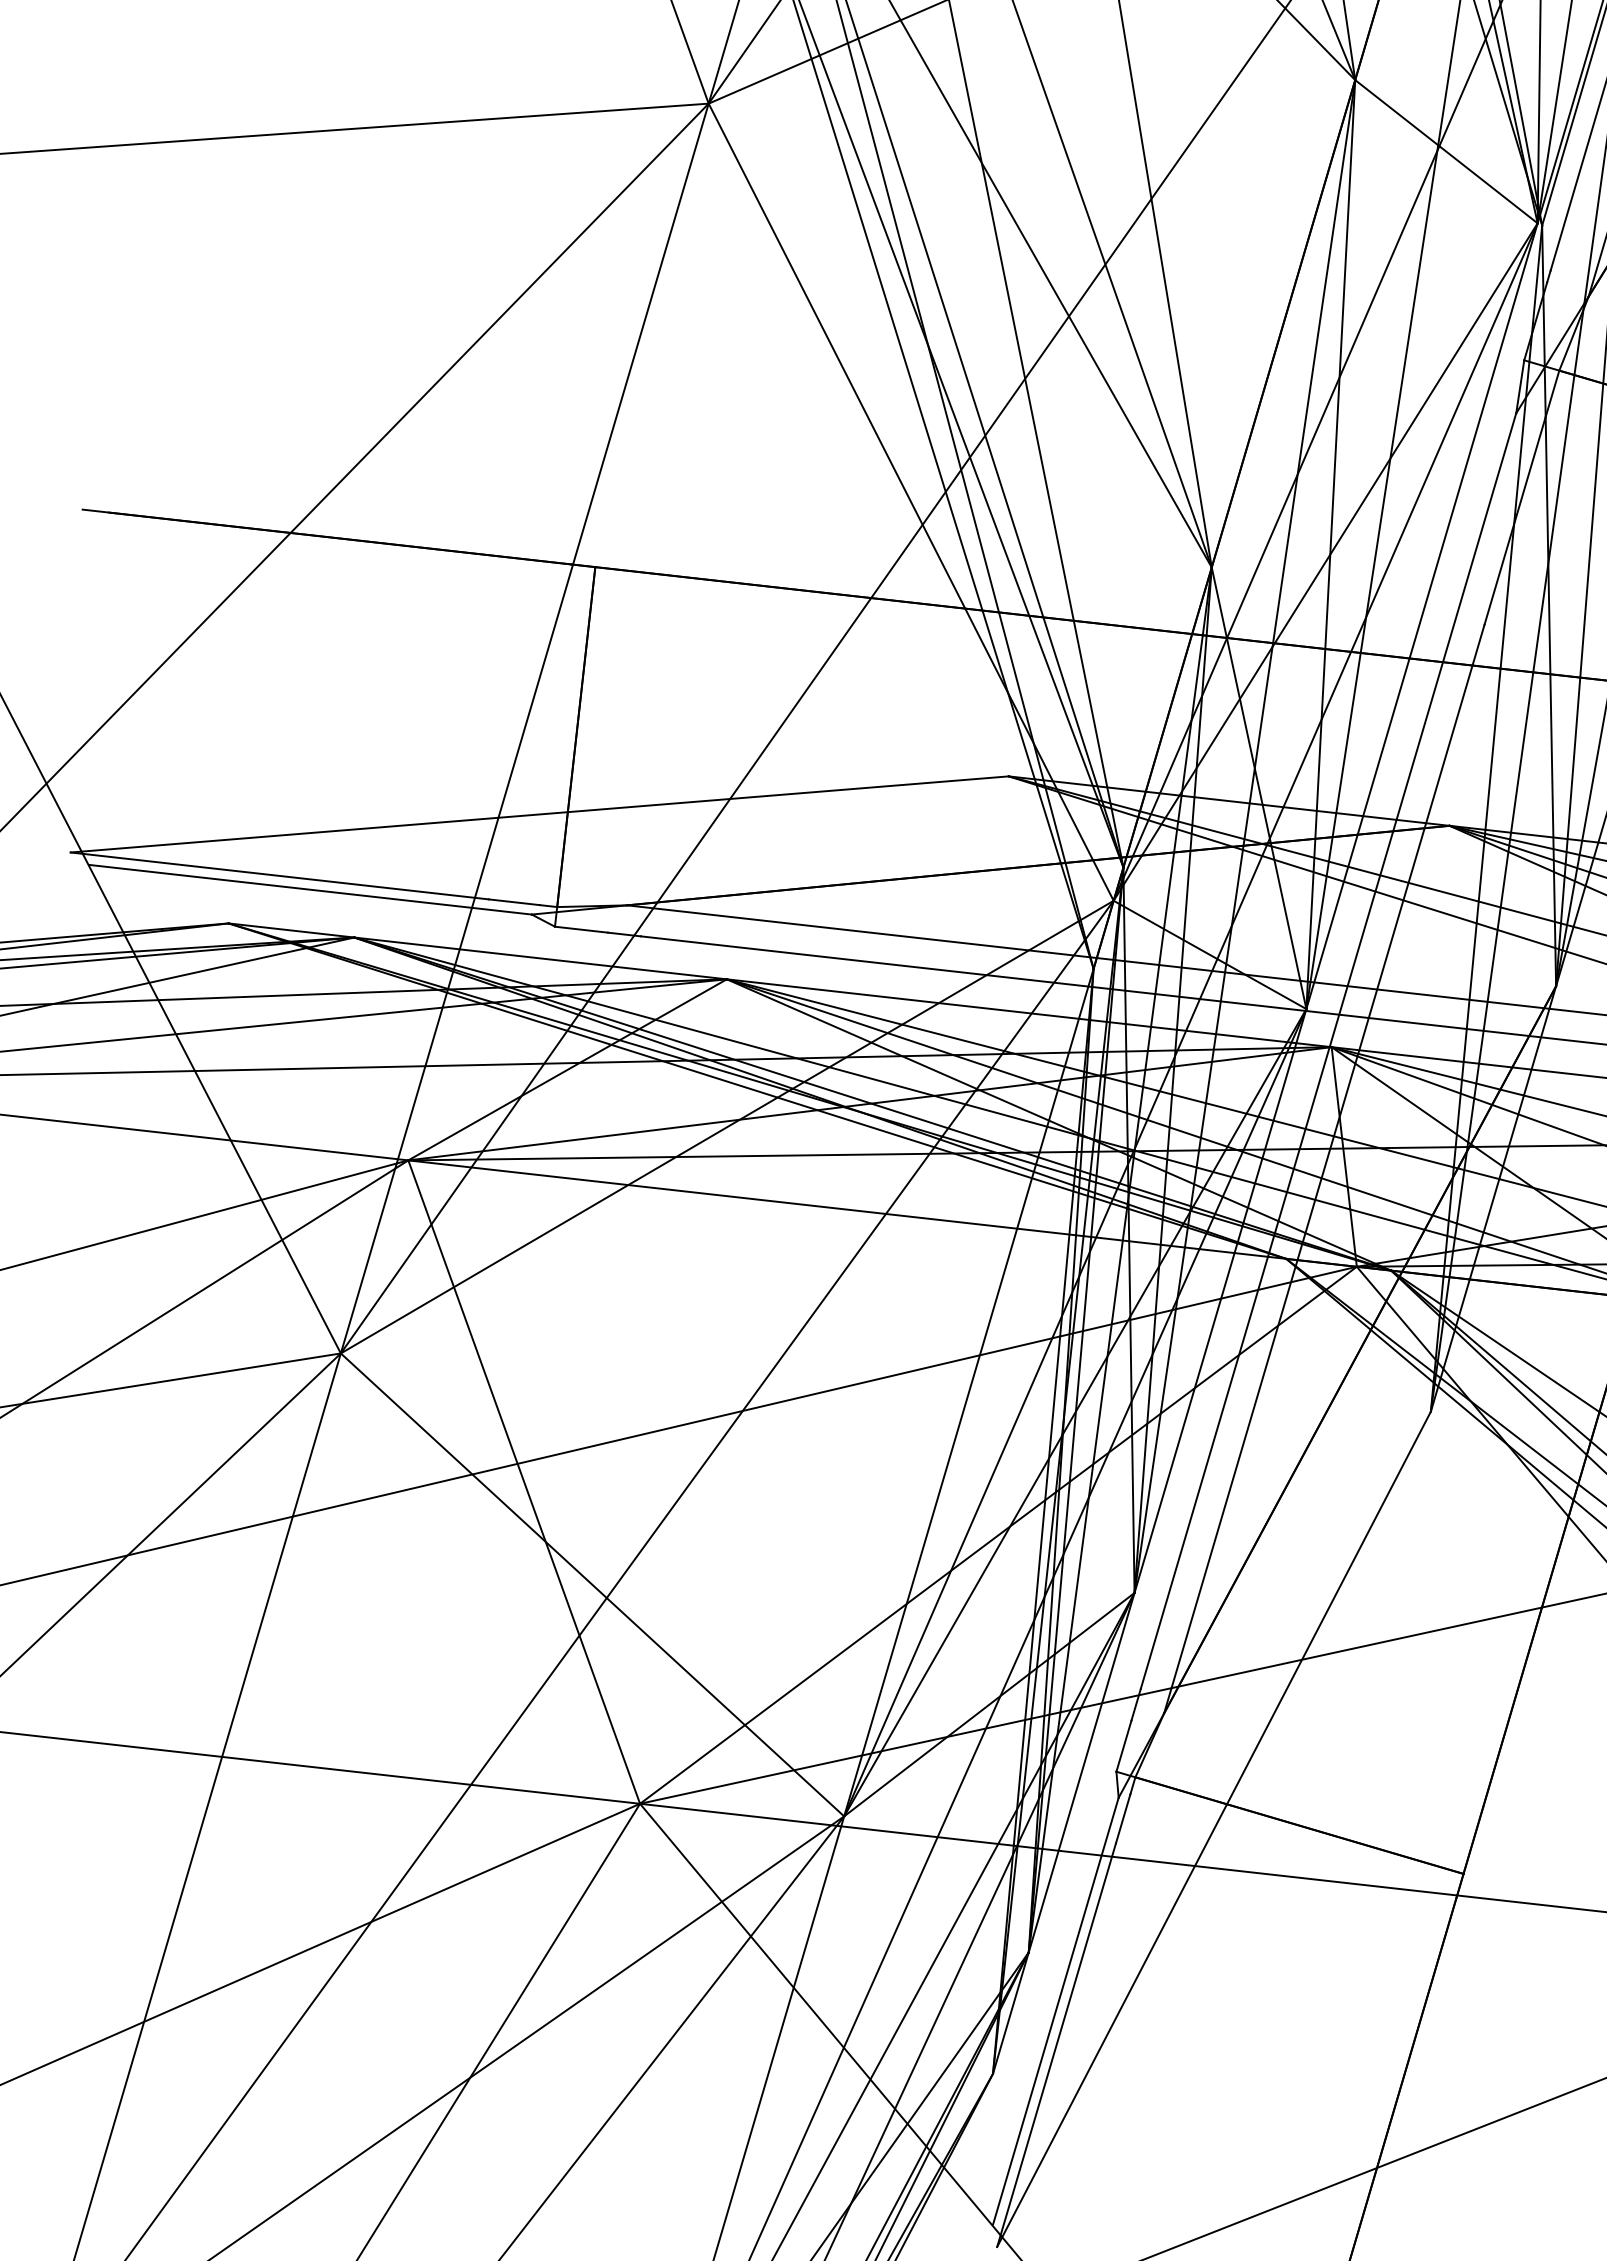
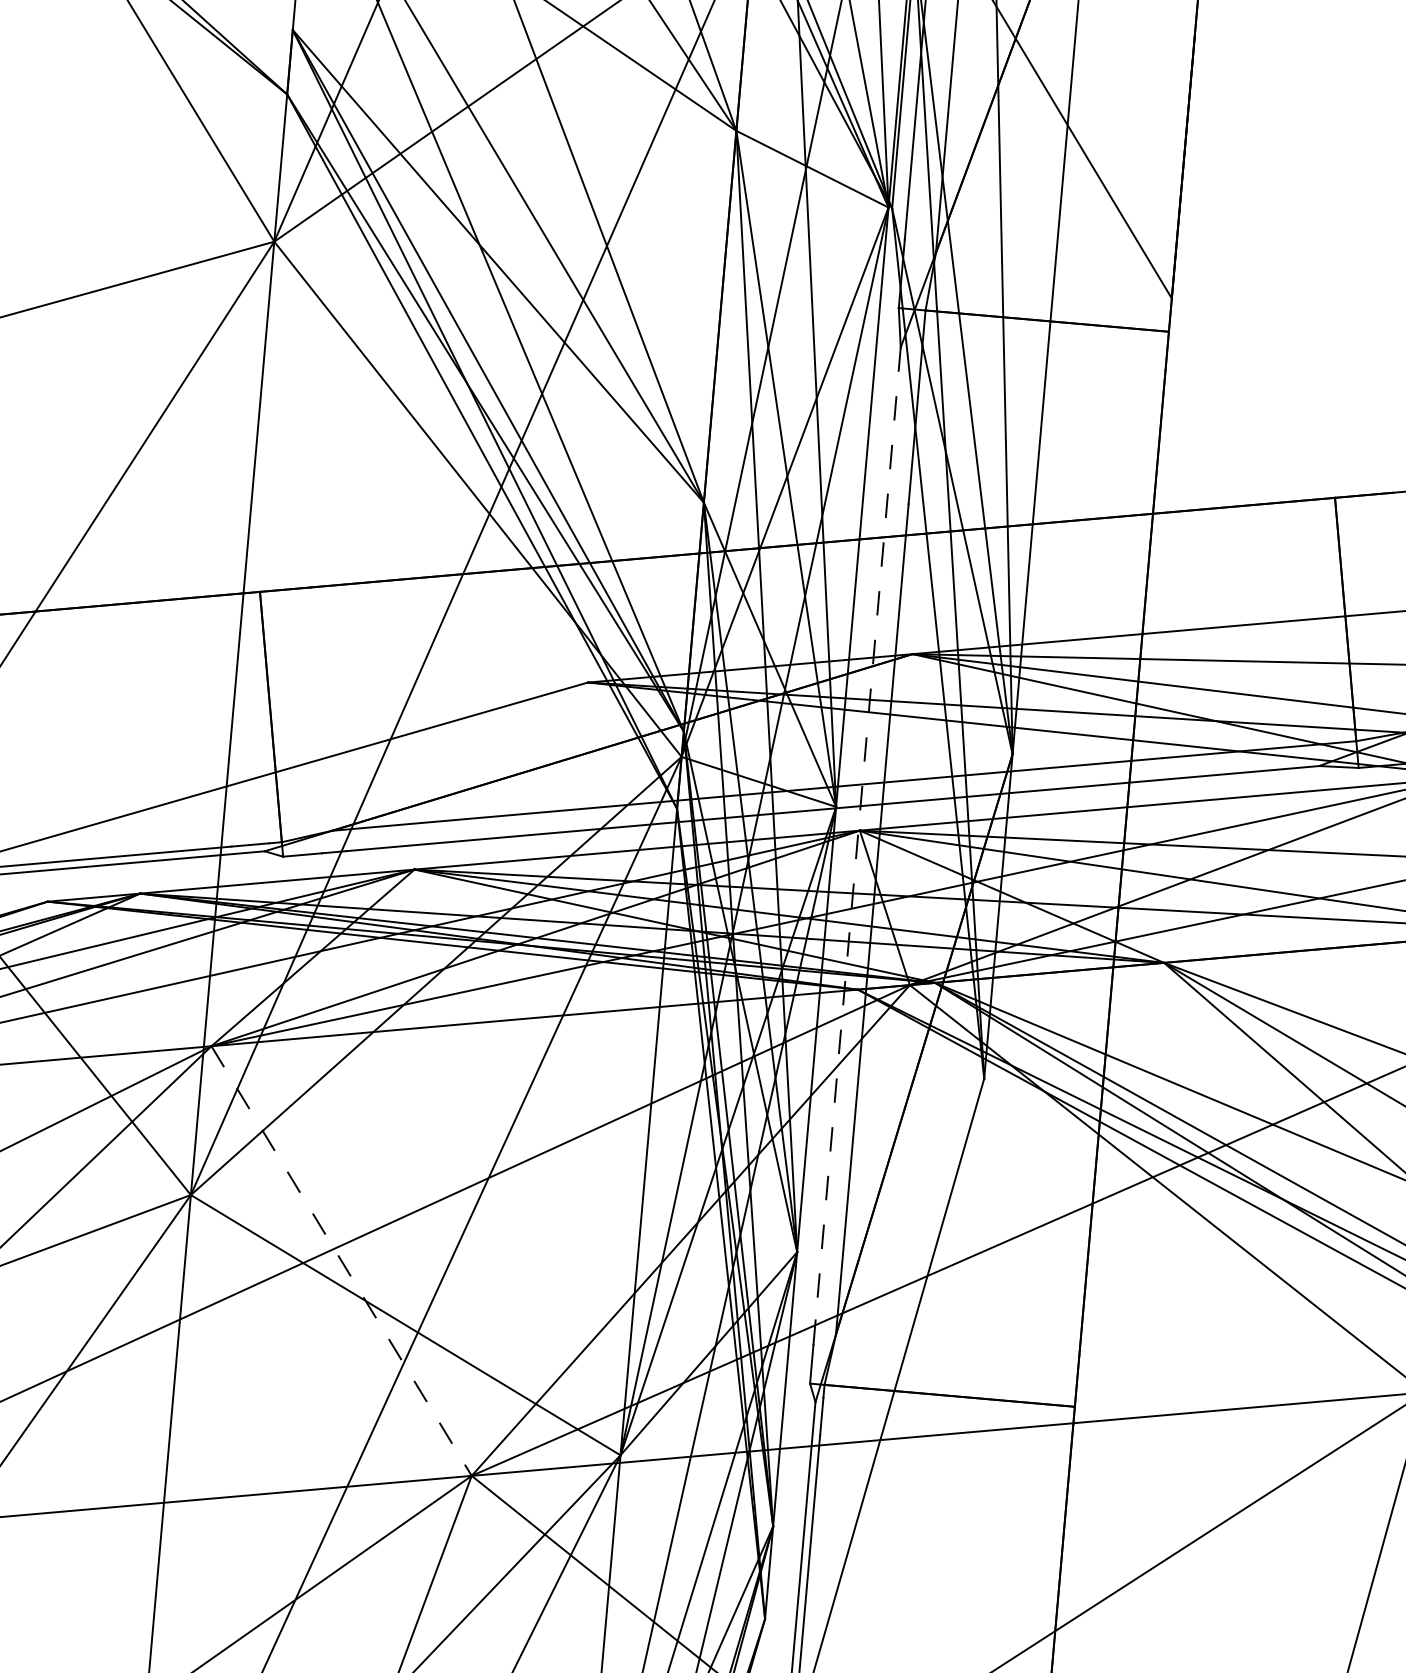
line: (1328, 1051) -> (858, 834), solid -> dashed
line: (523, 1482) -> (341, 1261), solid -> dashed

